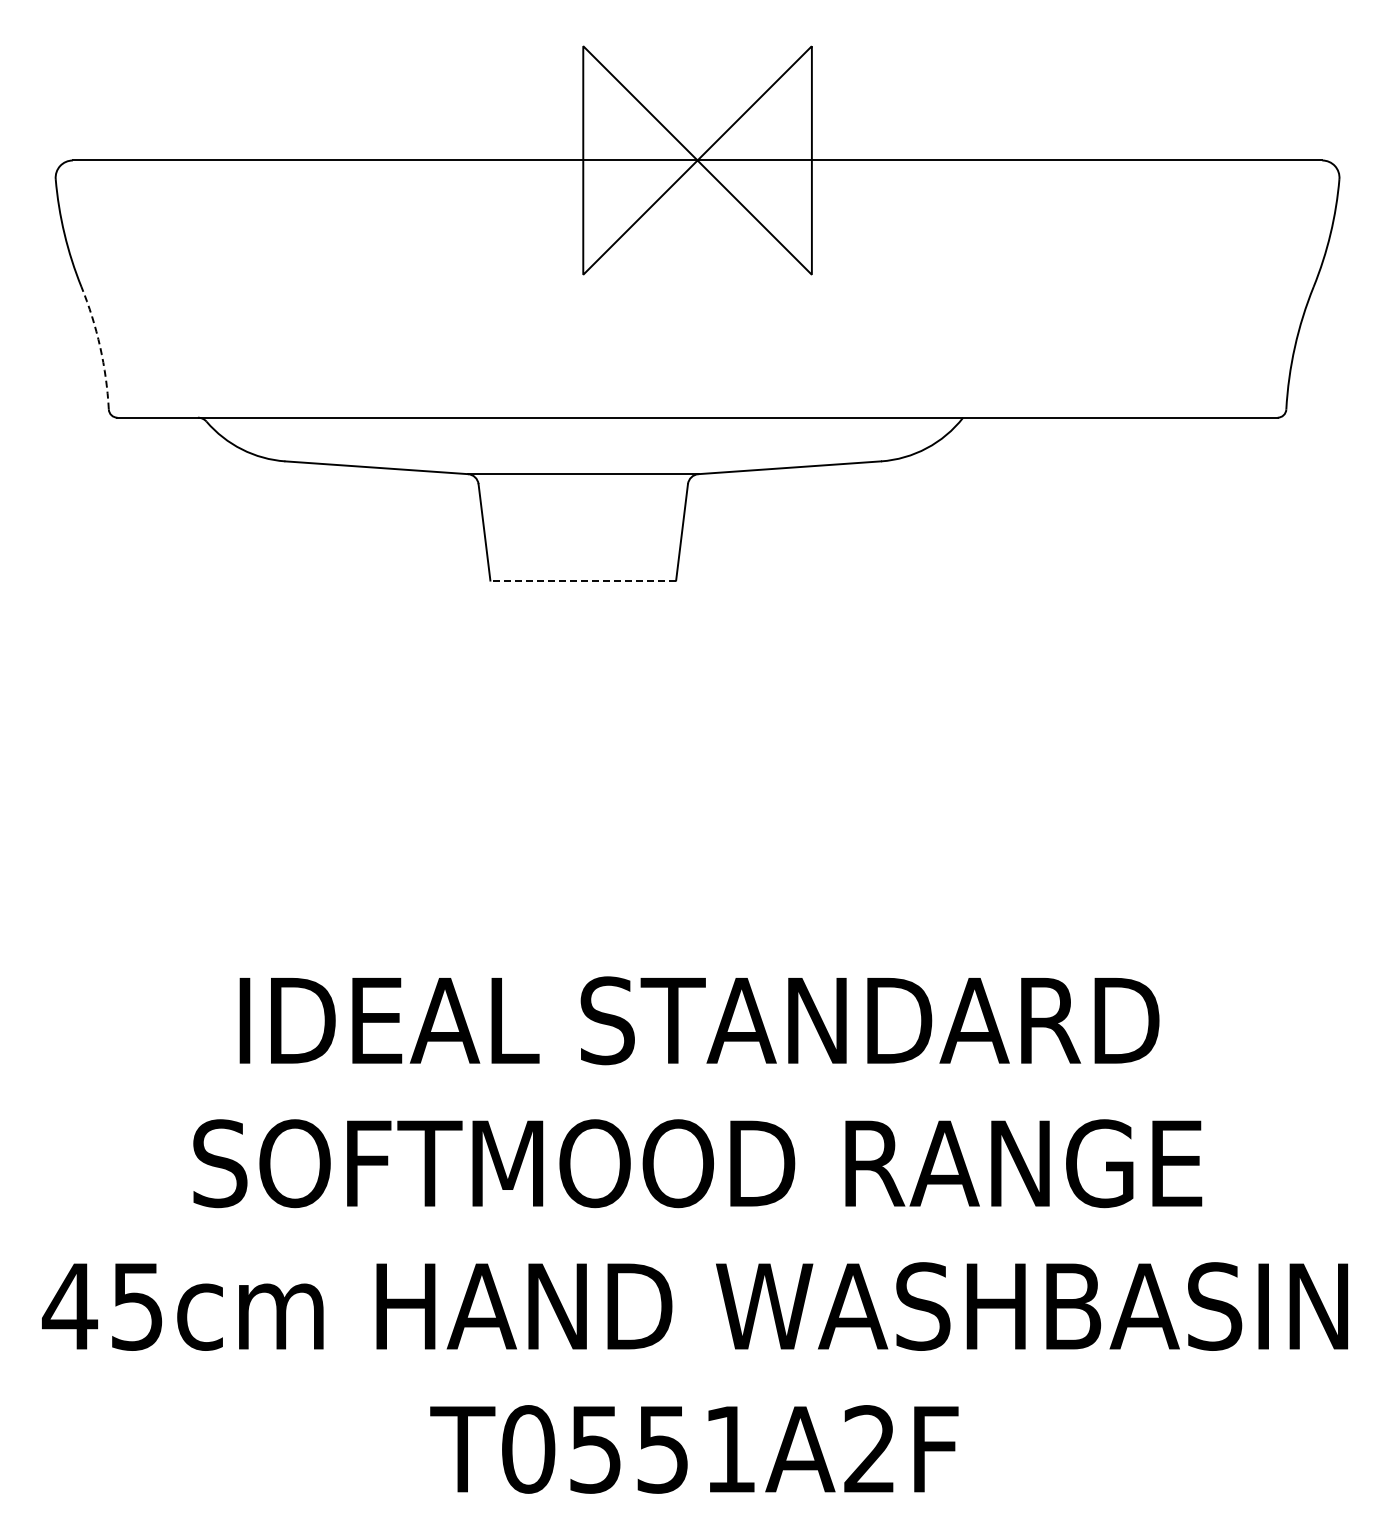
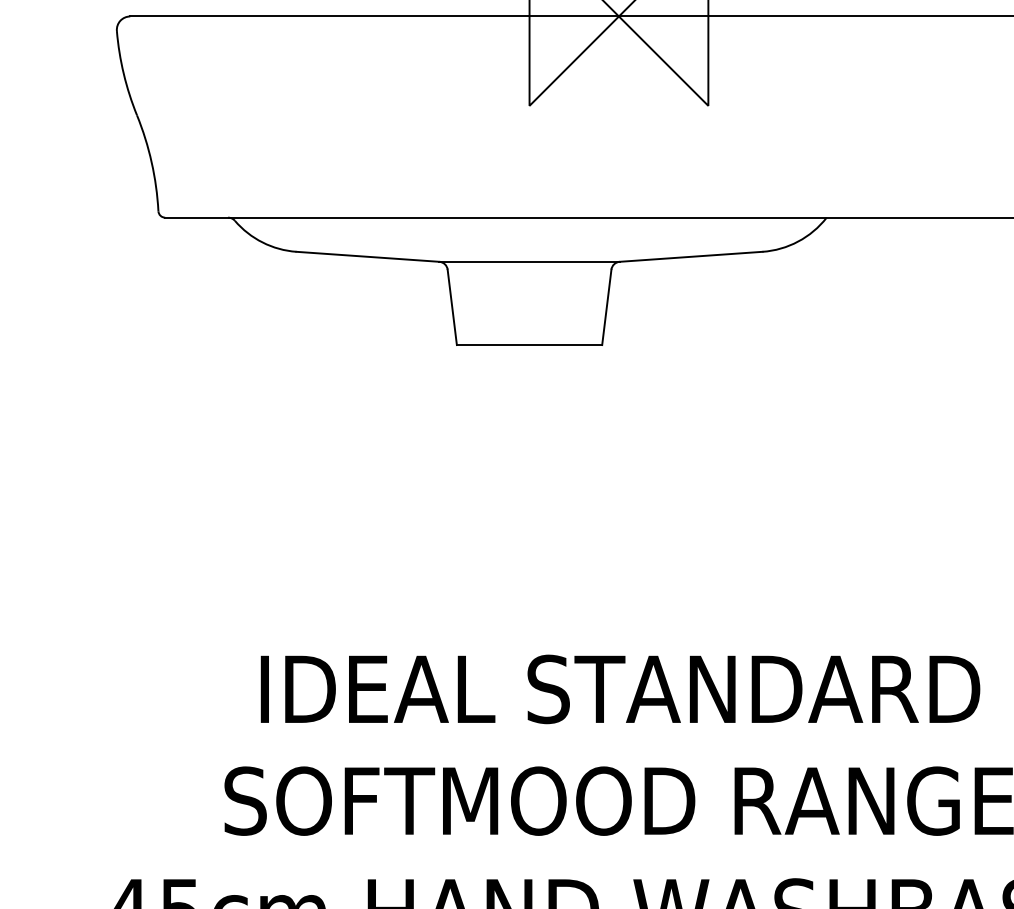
arc: (100, 347) -> (151, 162), dashed -> solid
line: (583, 580) -> (529, 345), dashed -> solid

